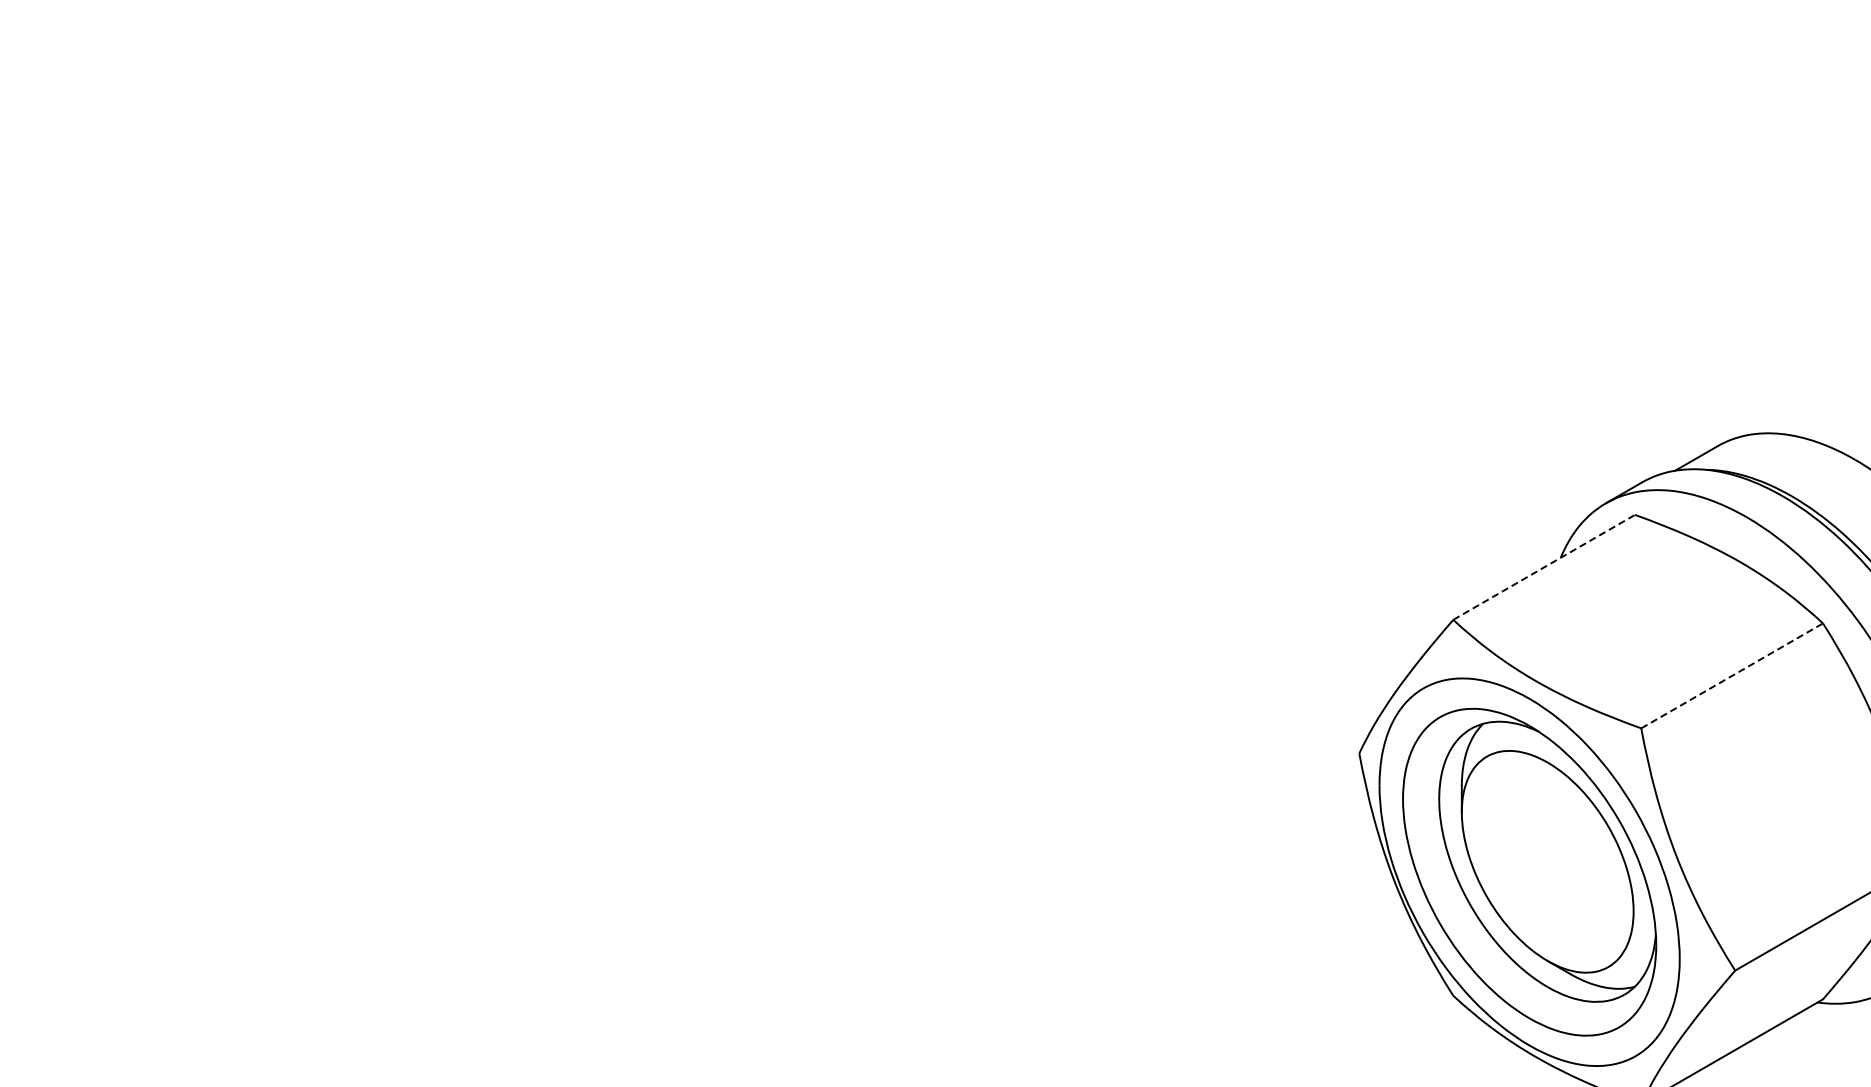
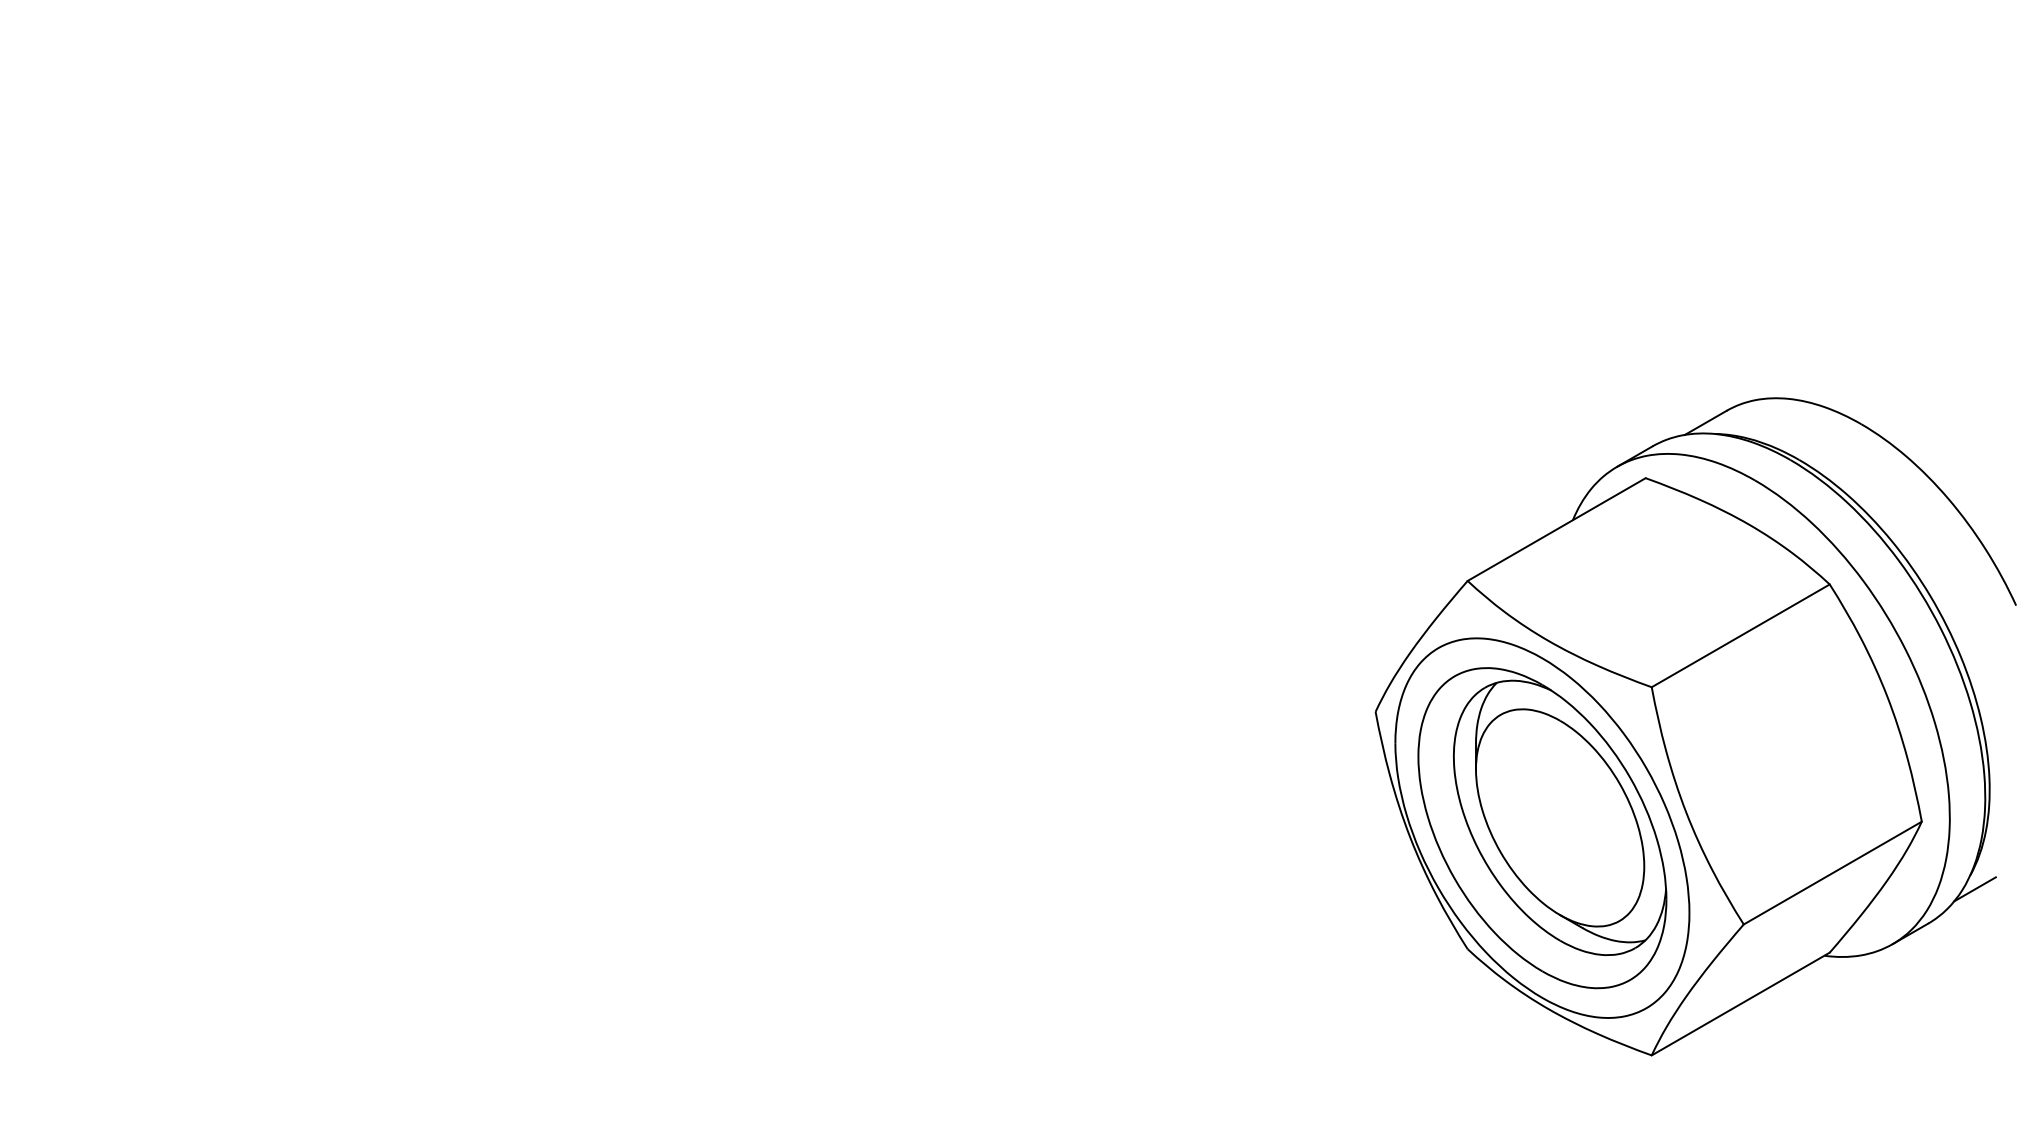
line: (1544, 567) -> (1556, 529), dashed -> solid
line: (1731, 675) -> (1740, 635), dashed -> solid

